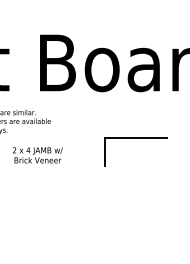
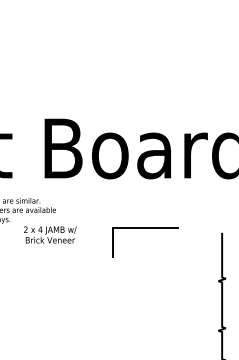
text: (37, 154) -> (50, 234), moved

